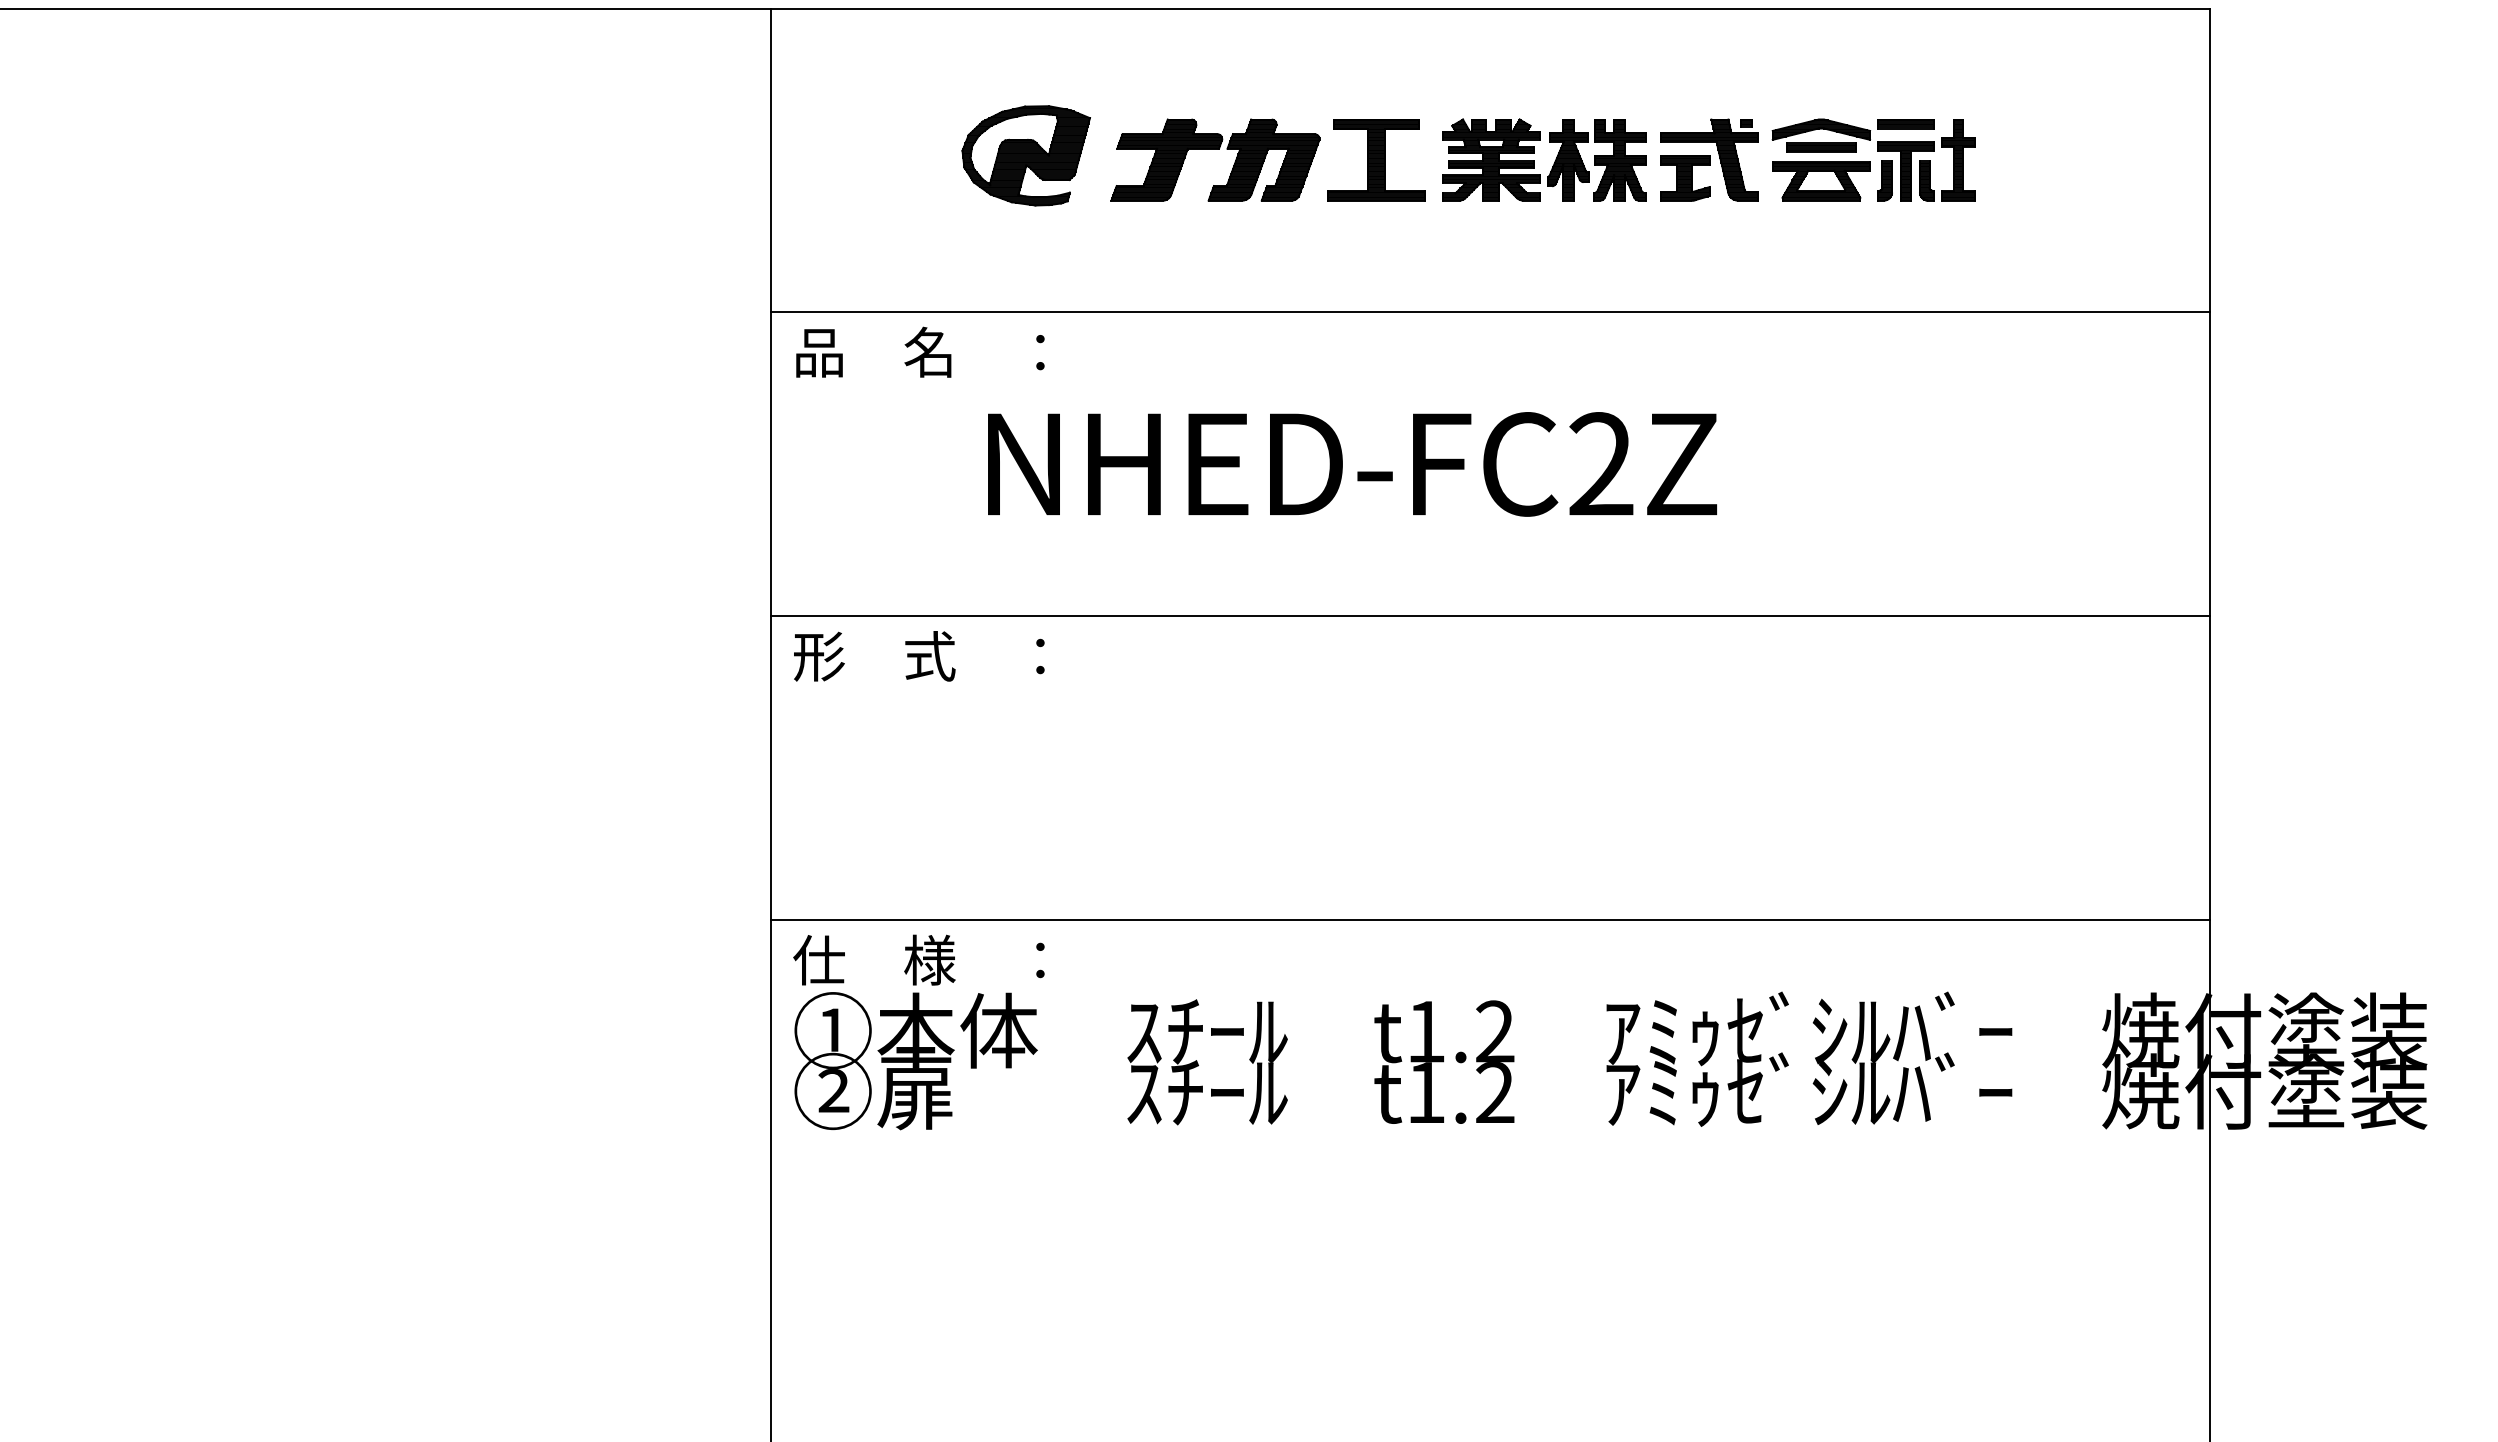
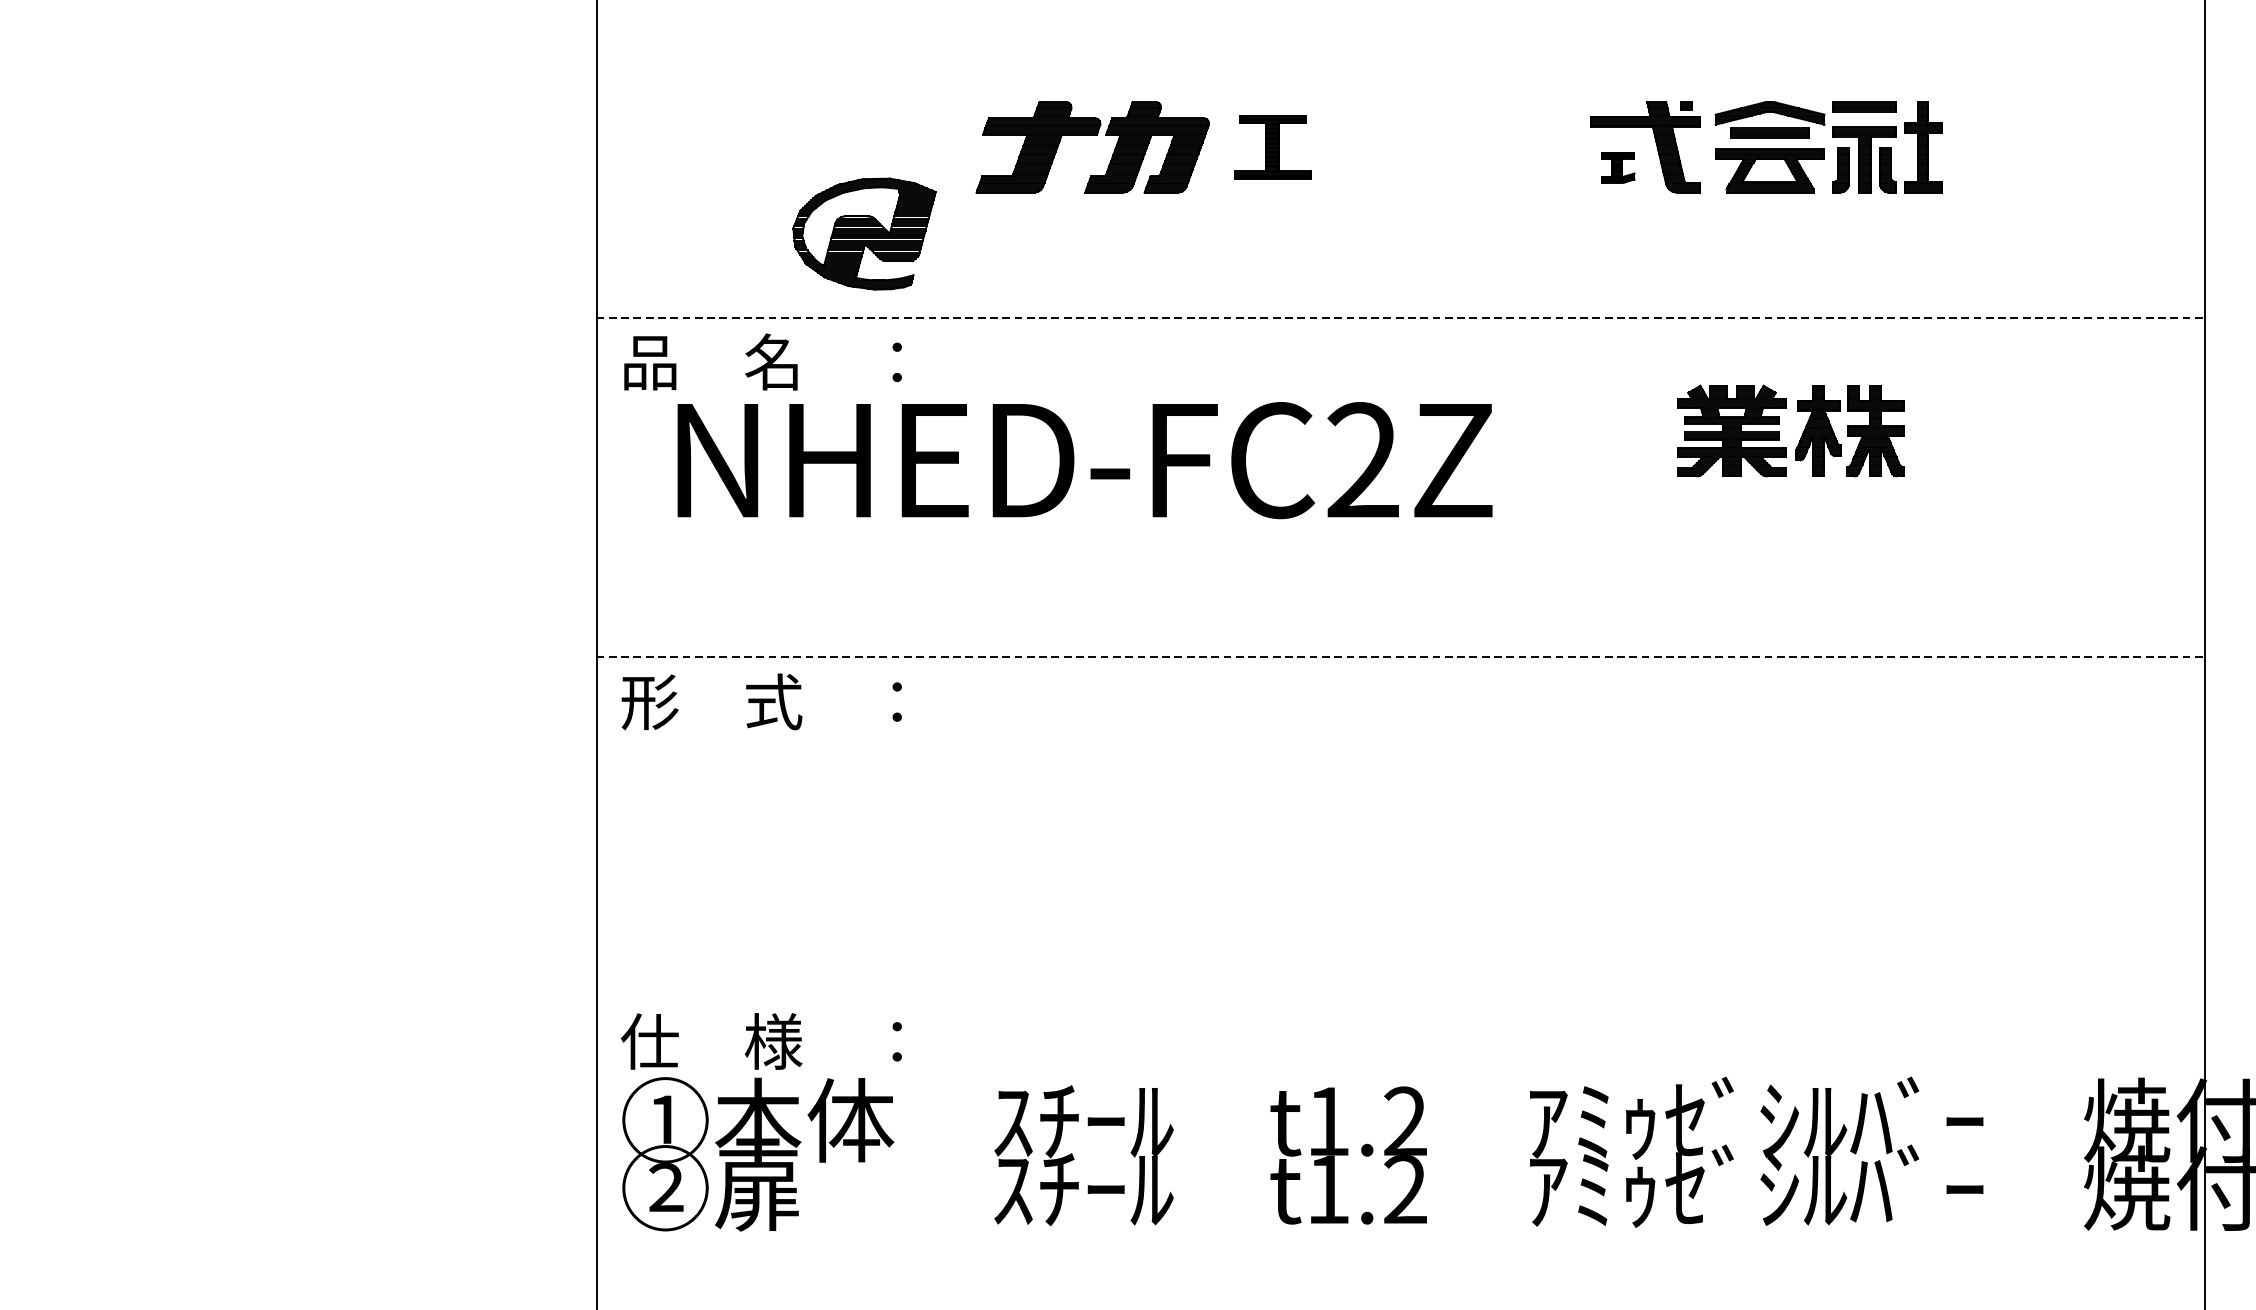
part: (1025, 155) -> (863, 233), moved
part: (1376, 160) -> (1272, 147), size x0.7
part: (1553, 163) -> (1801, 434), moved
part: (1685, 178) -> (1618, 167), size x0.6
line: (1491, 312) -> (1401, 317), solid -> dashed
text: (1352, 464) -> (1085, 460), moved
line: (1491, 616) -> (1401, 657), solid -> dashed
line: (1490, 920) -> (1400, 997), removed

